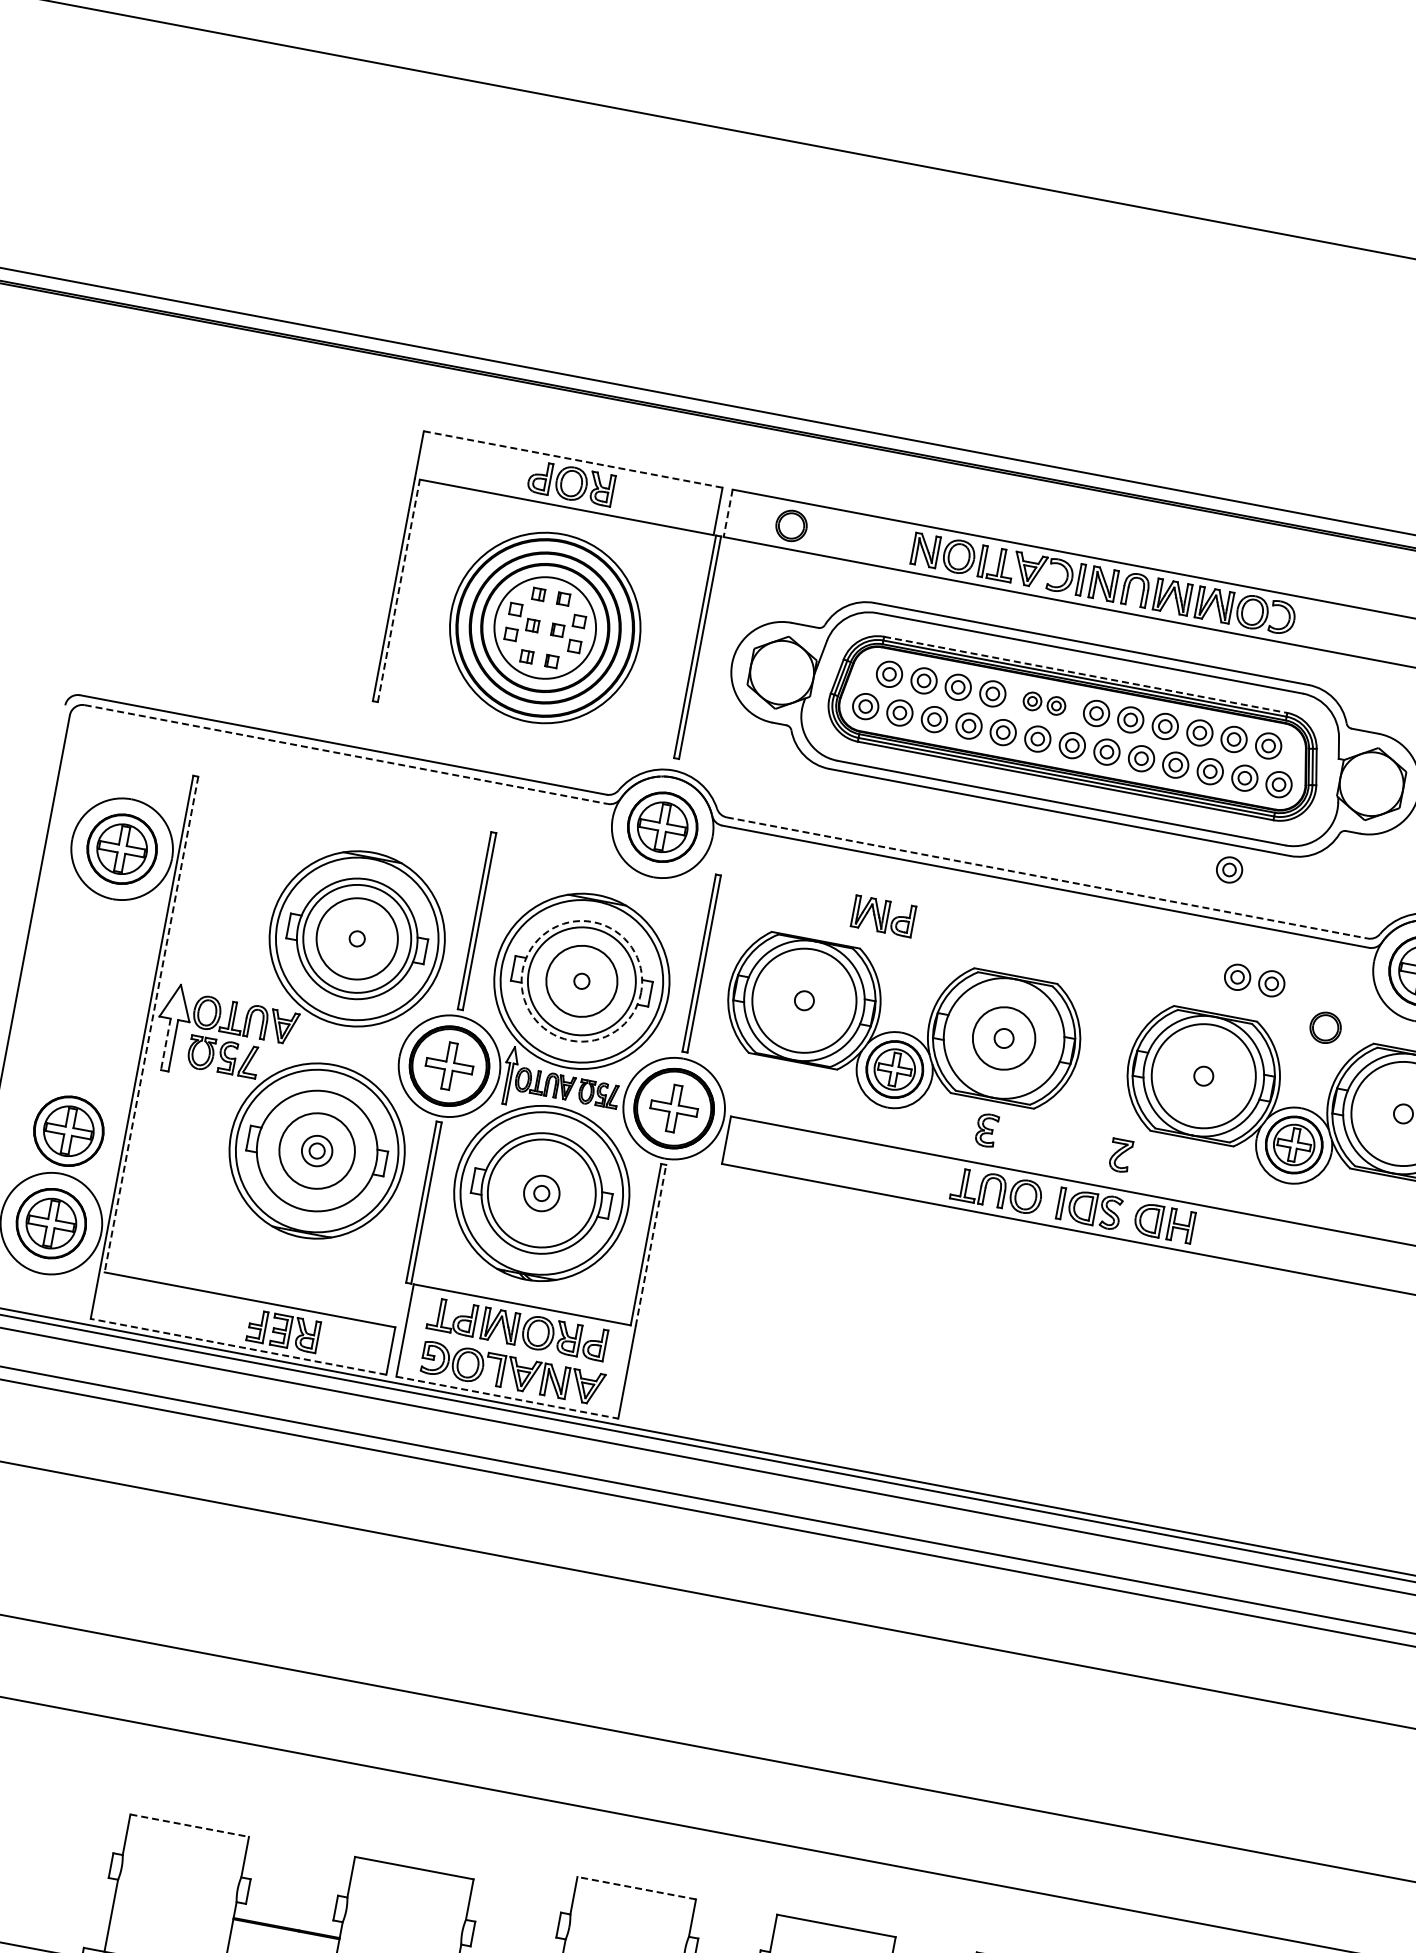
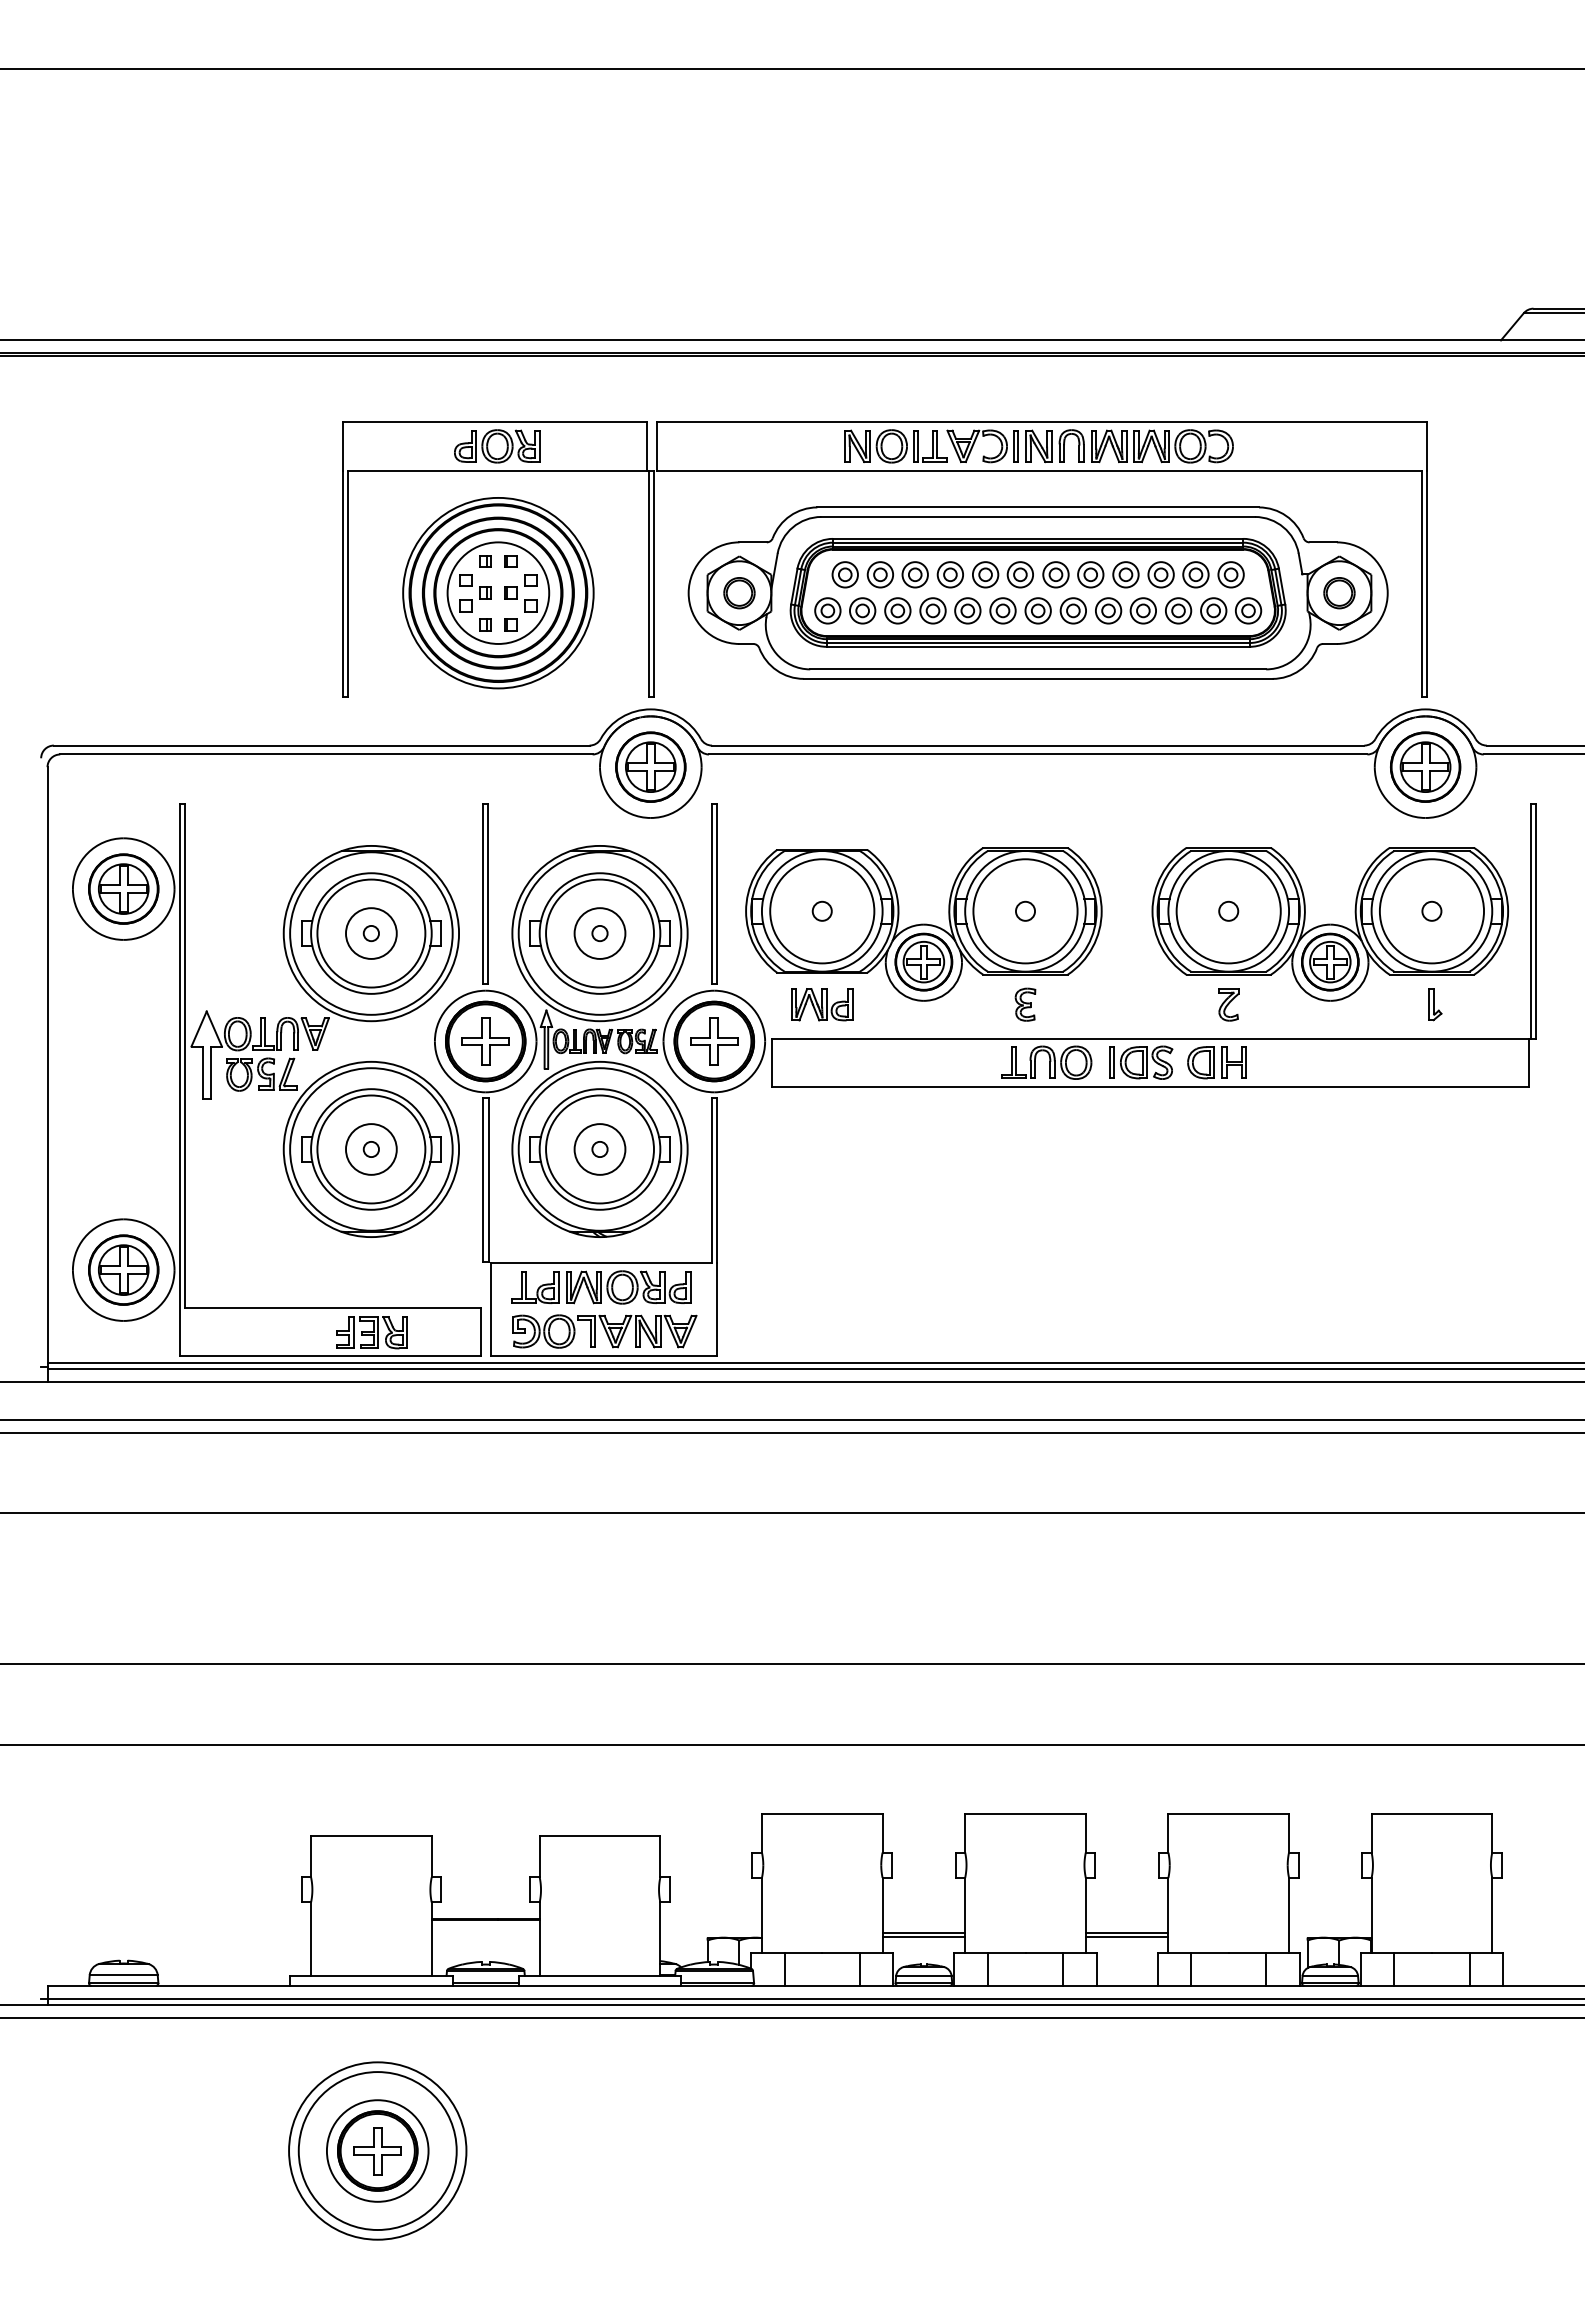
line: (573, 459) -> (494, 422), dashed -> solid
line: (727, 514) -> (656, 447), dashed -> solid
part: (791, 526) -> (739, 593), moved
line: (398, 590) -> (347, 583), dashed -> solid
line: (1086, 674) -> (1038, 538), dashed -> solid
part: (1044, 703) -> (1002, 574), size x1.43
line: (346, 754) -> (326, 754), dashed -> solid
part: (1229, 869) -> (1215, 703), removed
line: (1047, 877) -> (1038, 745), dashed -> solid
part: (883, 916) -> (822, 1004), moved
circle: (357, 938) -> (371, 933), size x0.62
part: (1254, 980) -> (1260, 807), removed
circle: (581, 981) -> (599, 933), dashed -> solid
circle: (581, 981) -> (599, 933), size x0.71
line: (151, 1025) -> (185, 1056), dashed -> solid
part: (1325, 1028) -> (1339, 593), moved
circle: (1004, 1038) -> (1025, 911), size x1.67
line: (165, 1045) -> (202, 1073), dashed -> solid
part: (68, 1130) -> (123, 1175), removed
circle: (317, 1151) -> (371, 1149), size x1.43
circle: (317, 1151) -> (371, 1149), size x1.67
part: (1120, 1155) -> (1228, 1004), moved
circle: (541, 1193) -> (599, 1149), size x1.43
part: (1389, 1206) -> (1435, 1004), added
line: (650, 1244) -> (716, 1179), dashed -> solid
line: (237, 1346) -> (329, 1356), dashed -> solid
line: (507, 1397) -> (604, 1356), dashed -> solid
line: (189, 1826) -> (371, 1836), dashed -> solid
line: (635, 1888) -> (821, 1814), dashed -> solid

